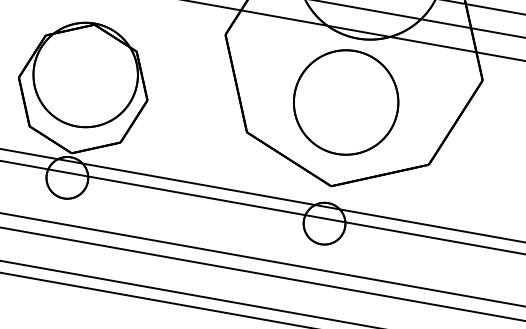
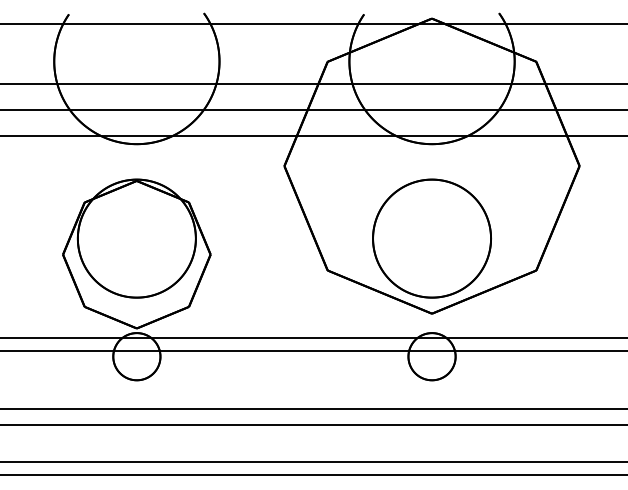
part: (345, 102) -> (431, 238), moved

